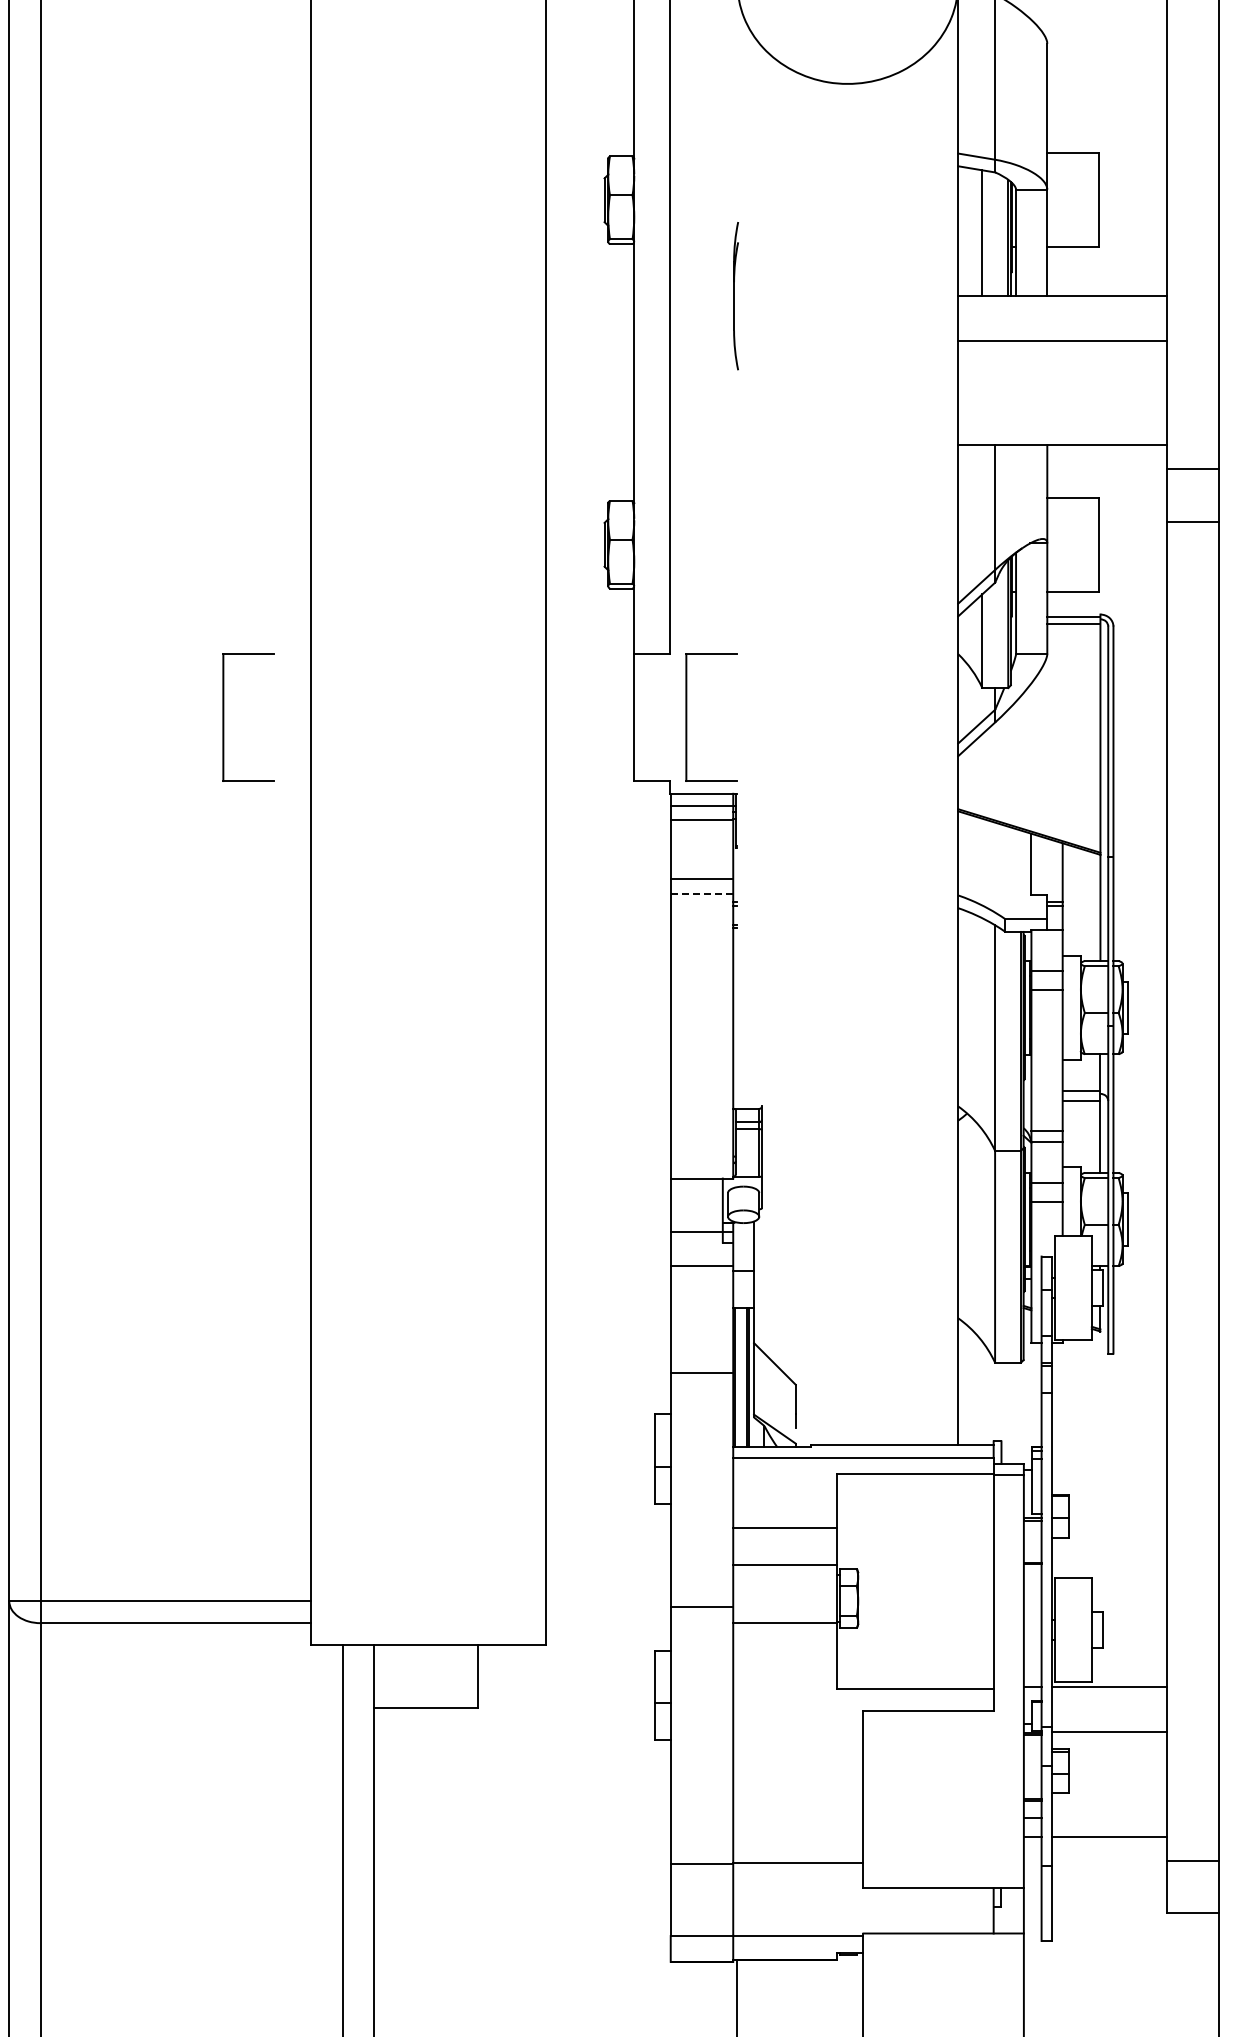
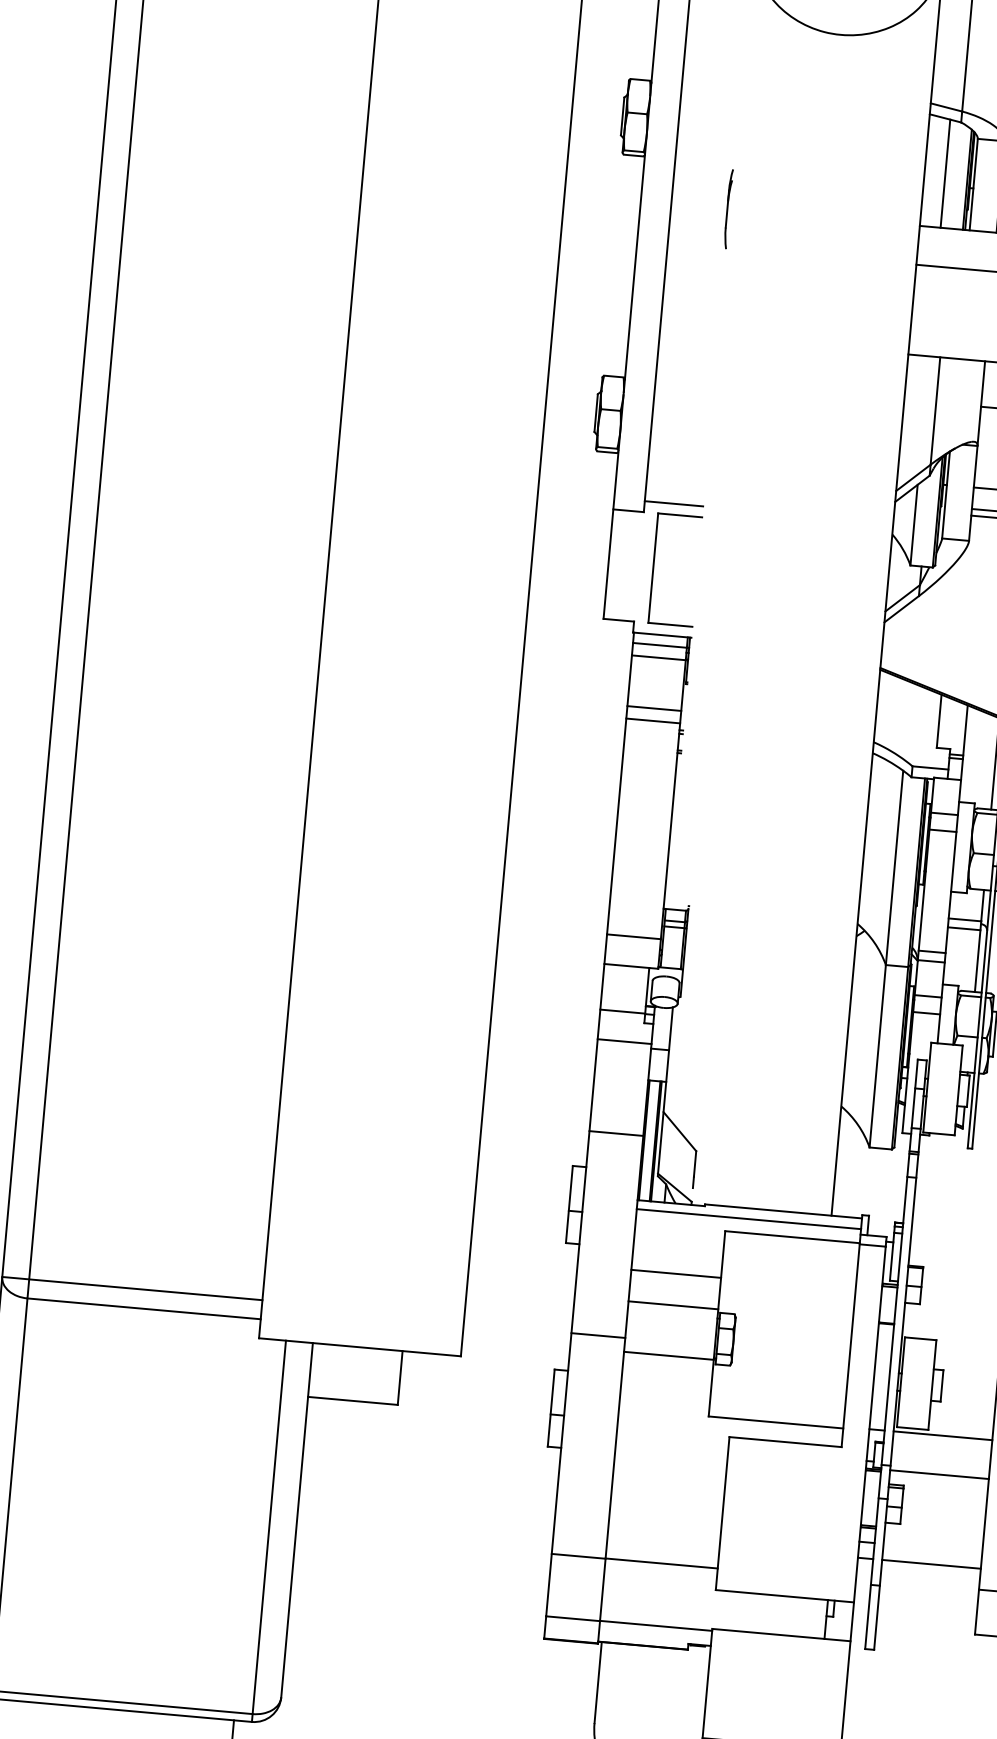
part: (735, 296) -> (727, 209), size x0.62
line: (703, 641) -> (673, 503), added
part: (224, 717) -> (255, 532), removed
line: (702, 893) -> (653, 720), dashed -> solid
line: (701, 1144) -> (633, 937), added

